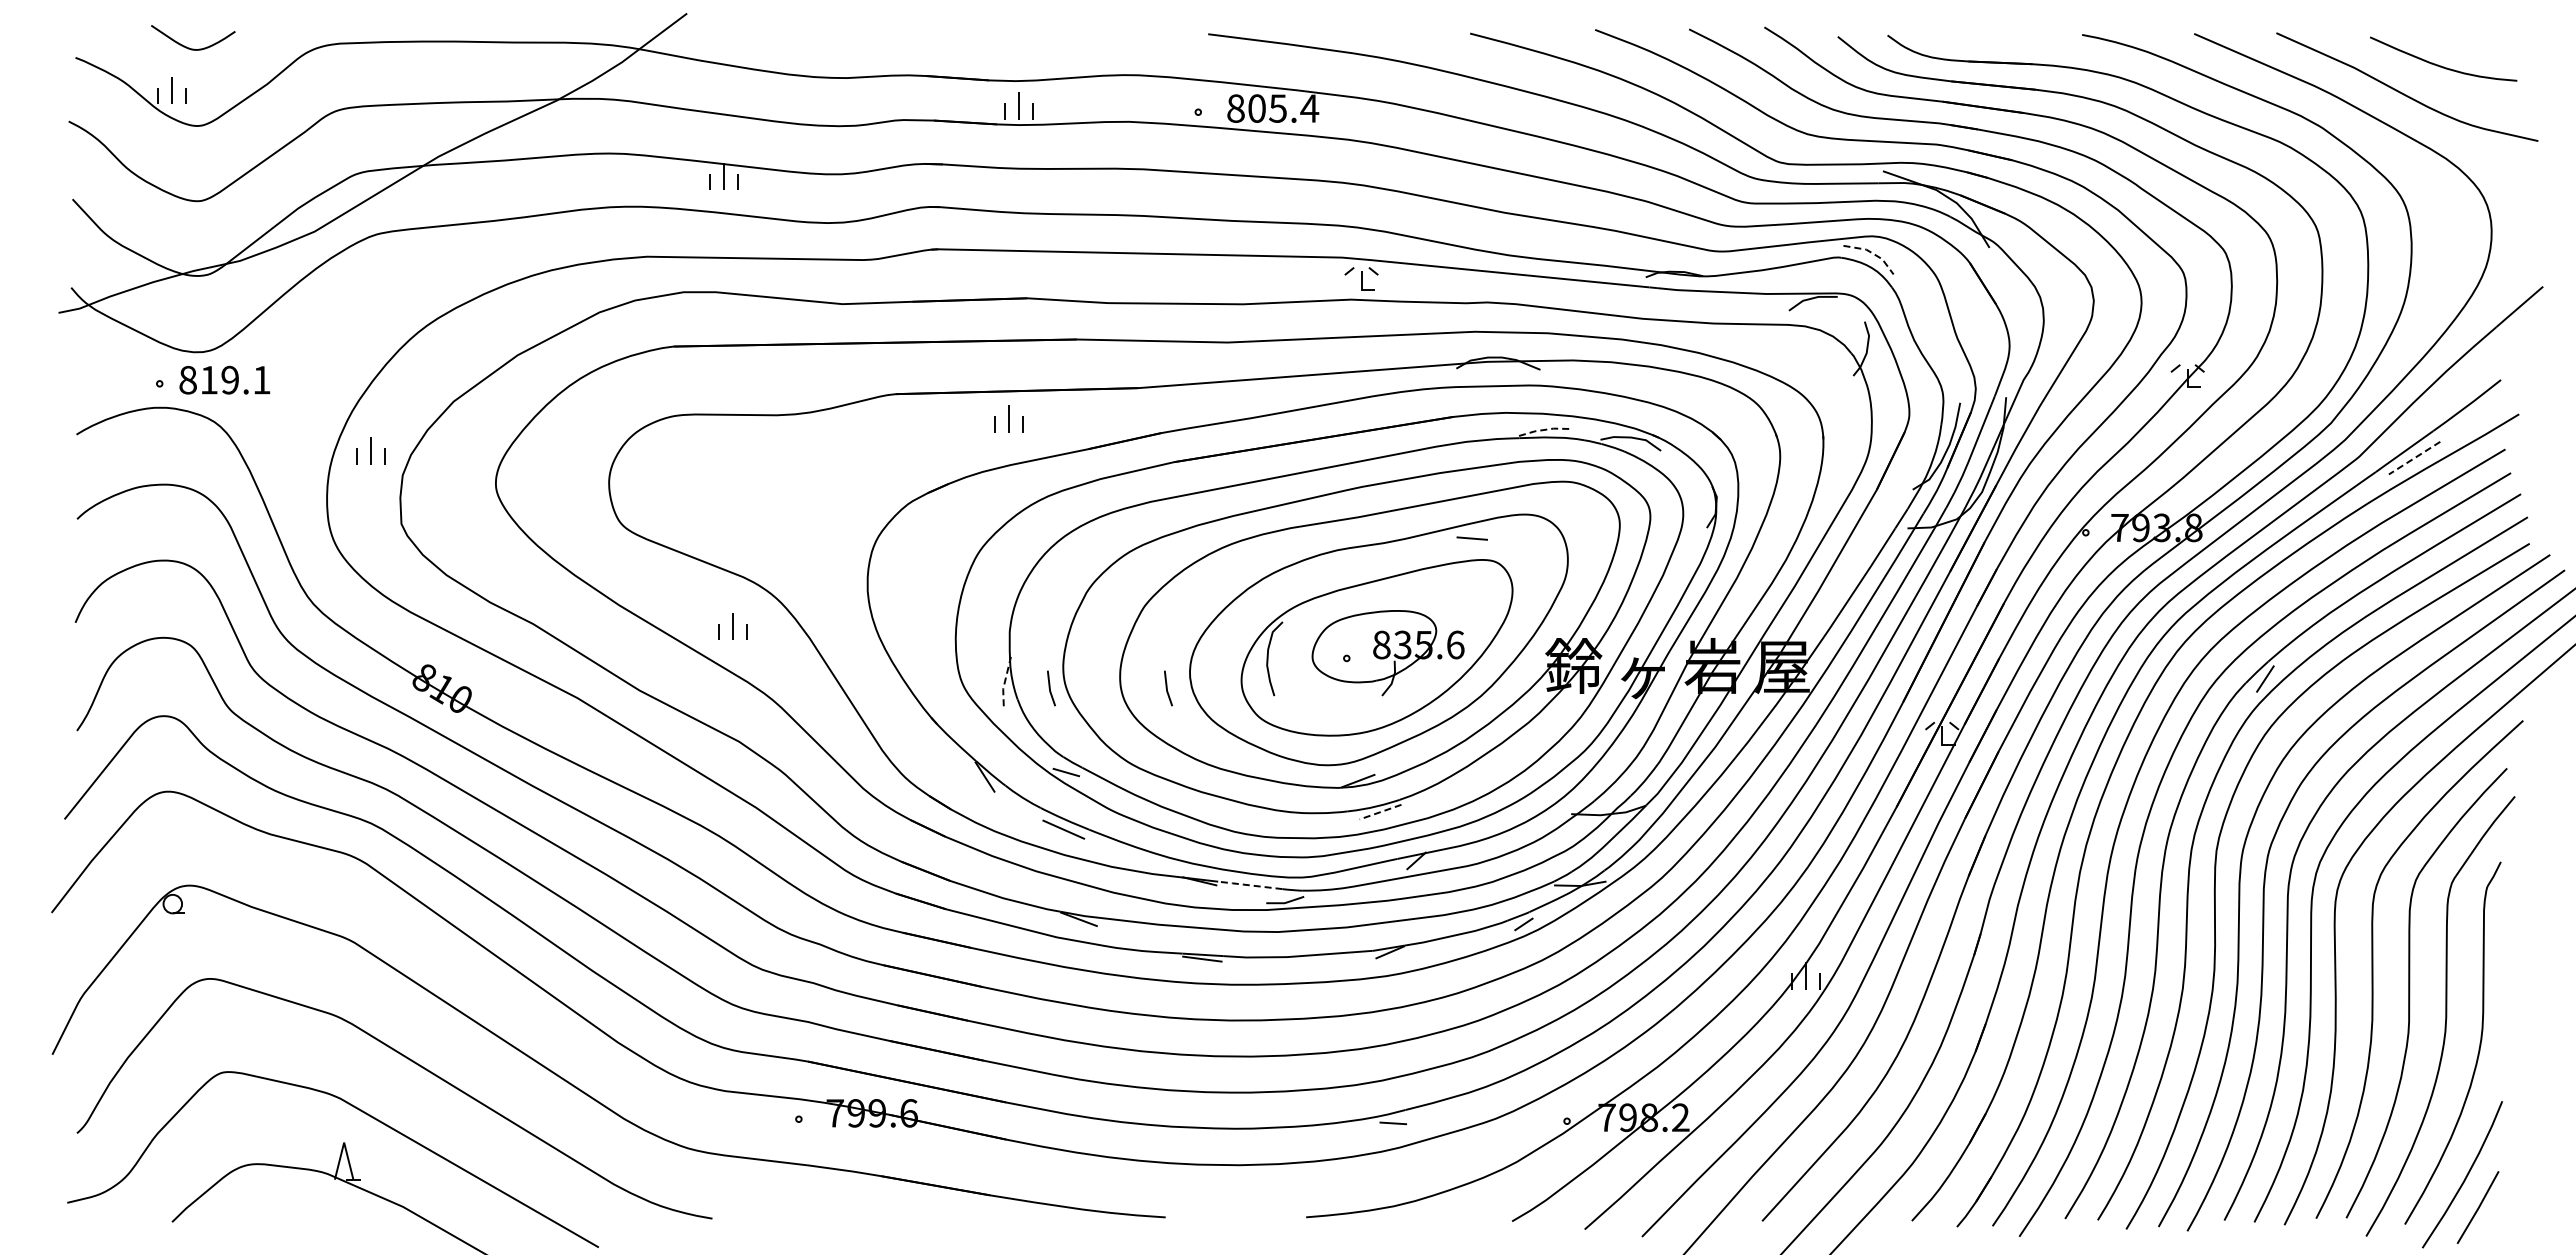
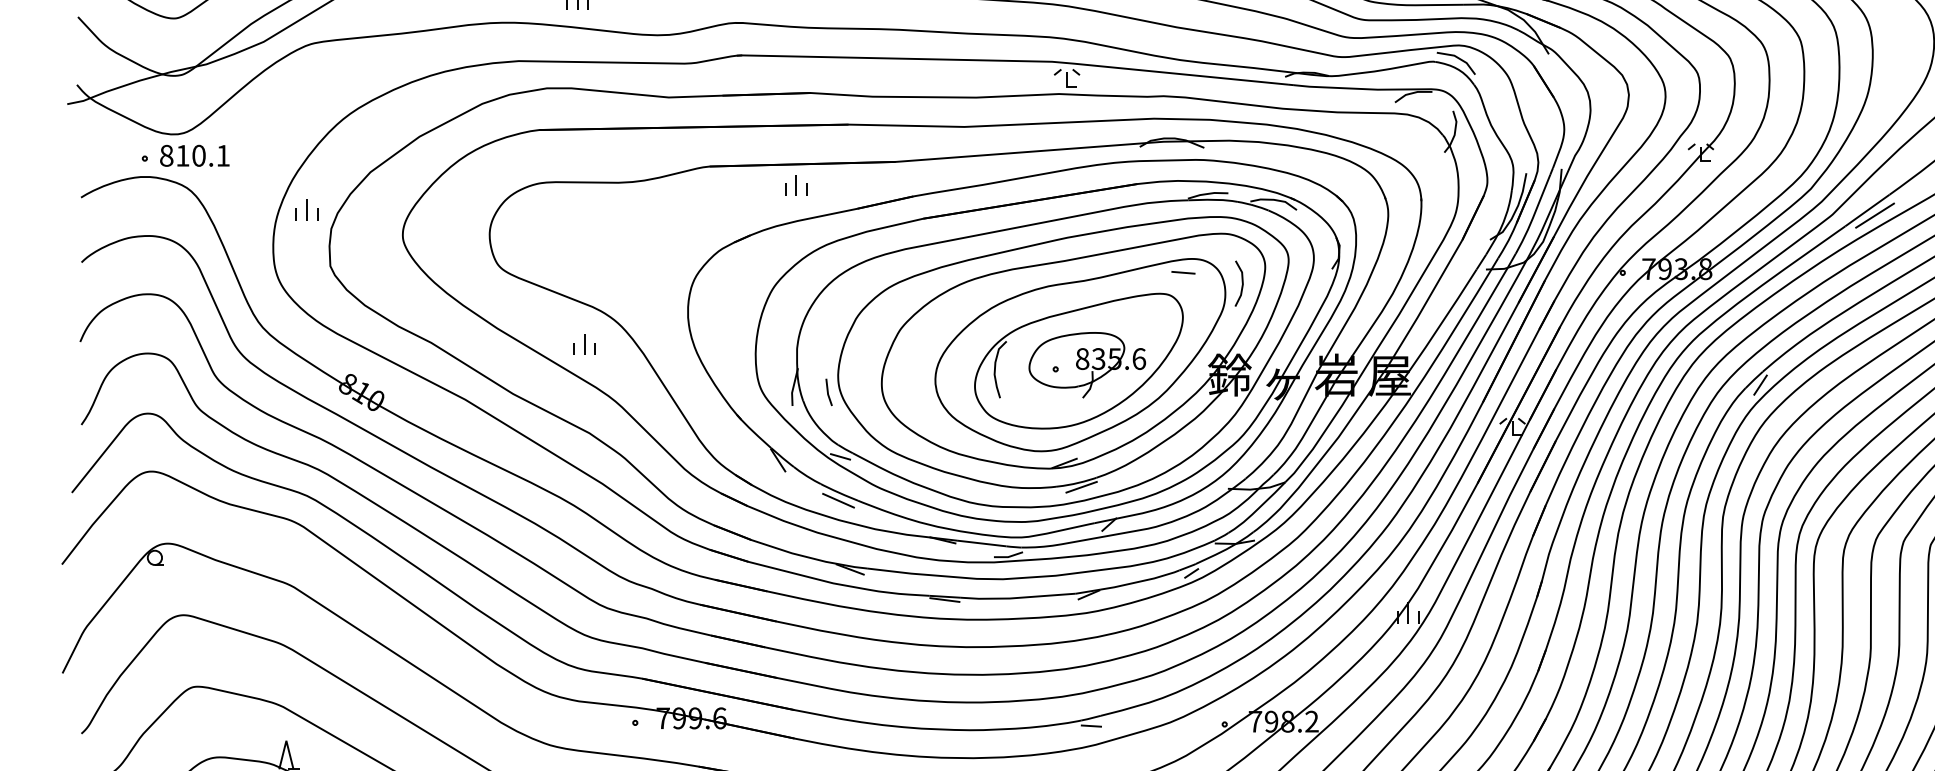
line: (1872, 253) -> (1459, 58), dashed -> solid
text: (229, 379) -> (198, 155), 819.1 -> 810.1
line: (1545, 429) -> (1208, 193), dashed -> solid
line: (2414, 458) -> (1874, 215), dashed -> solid
line: (1471, 538) -> (1182, 272), moved
line: (1589, 546) -> (1241, 283), added
line: (1005, 681) -> (793, 387), dashed -> solid
line: (1167, 688) -> (918, 392), removed
line: (1380, 812) -> (1081, 487), dashed -> solid
line: (1249, 885) -> (981, 543), dashed -> solid

